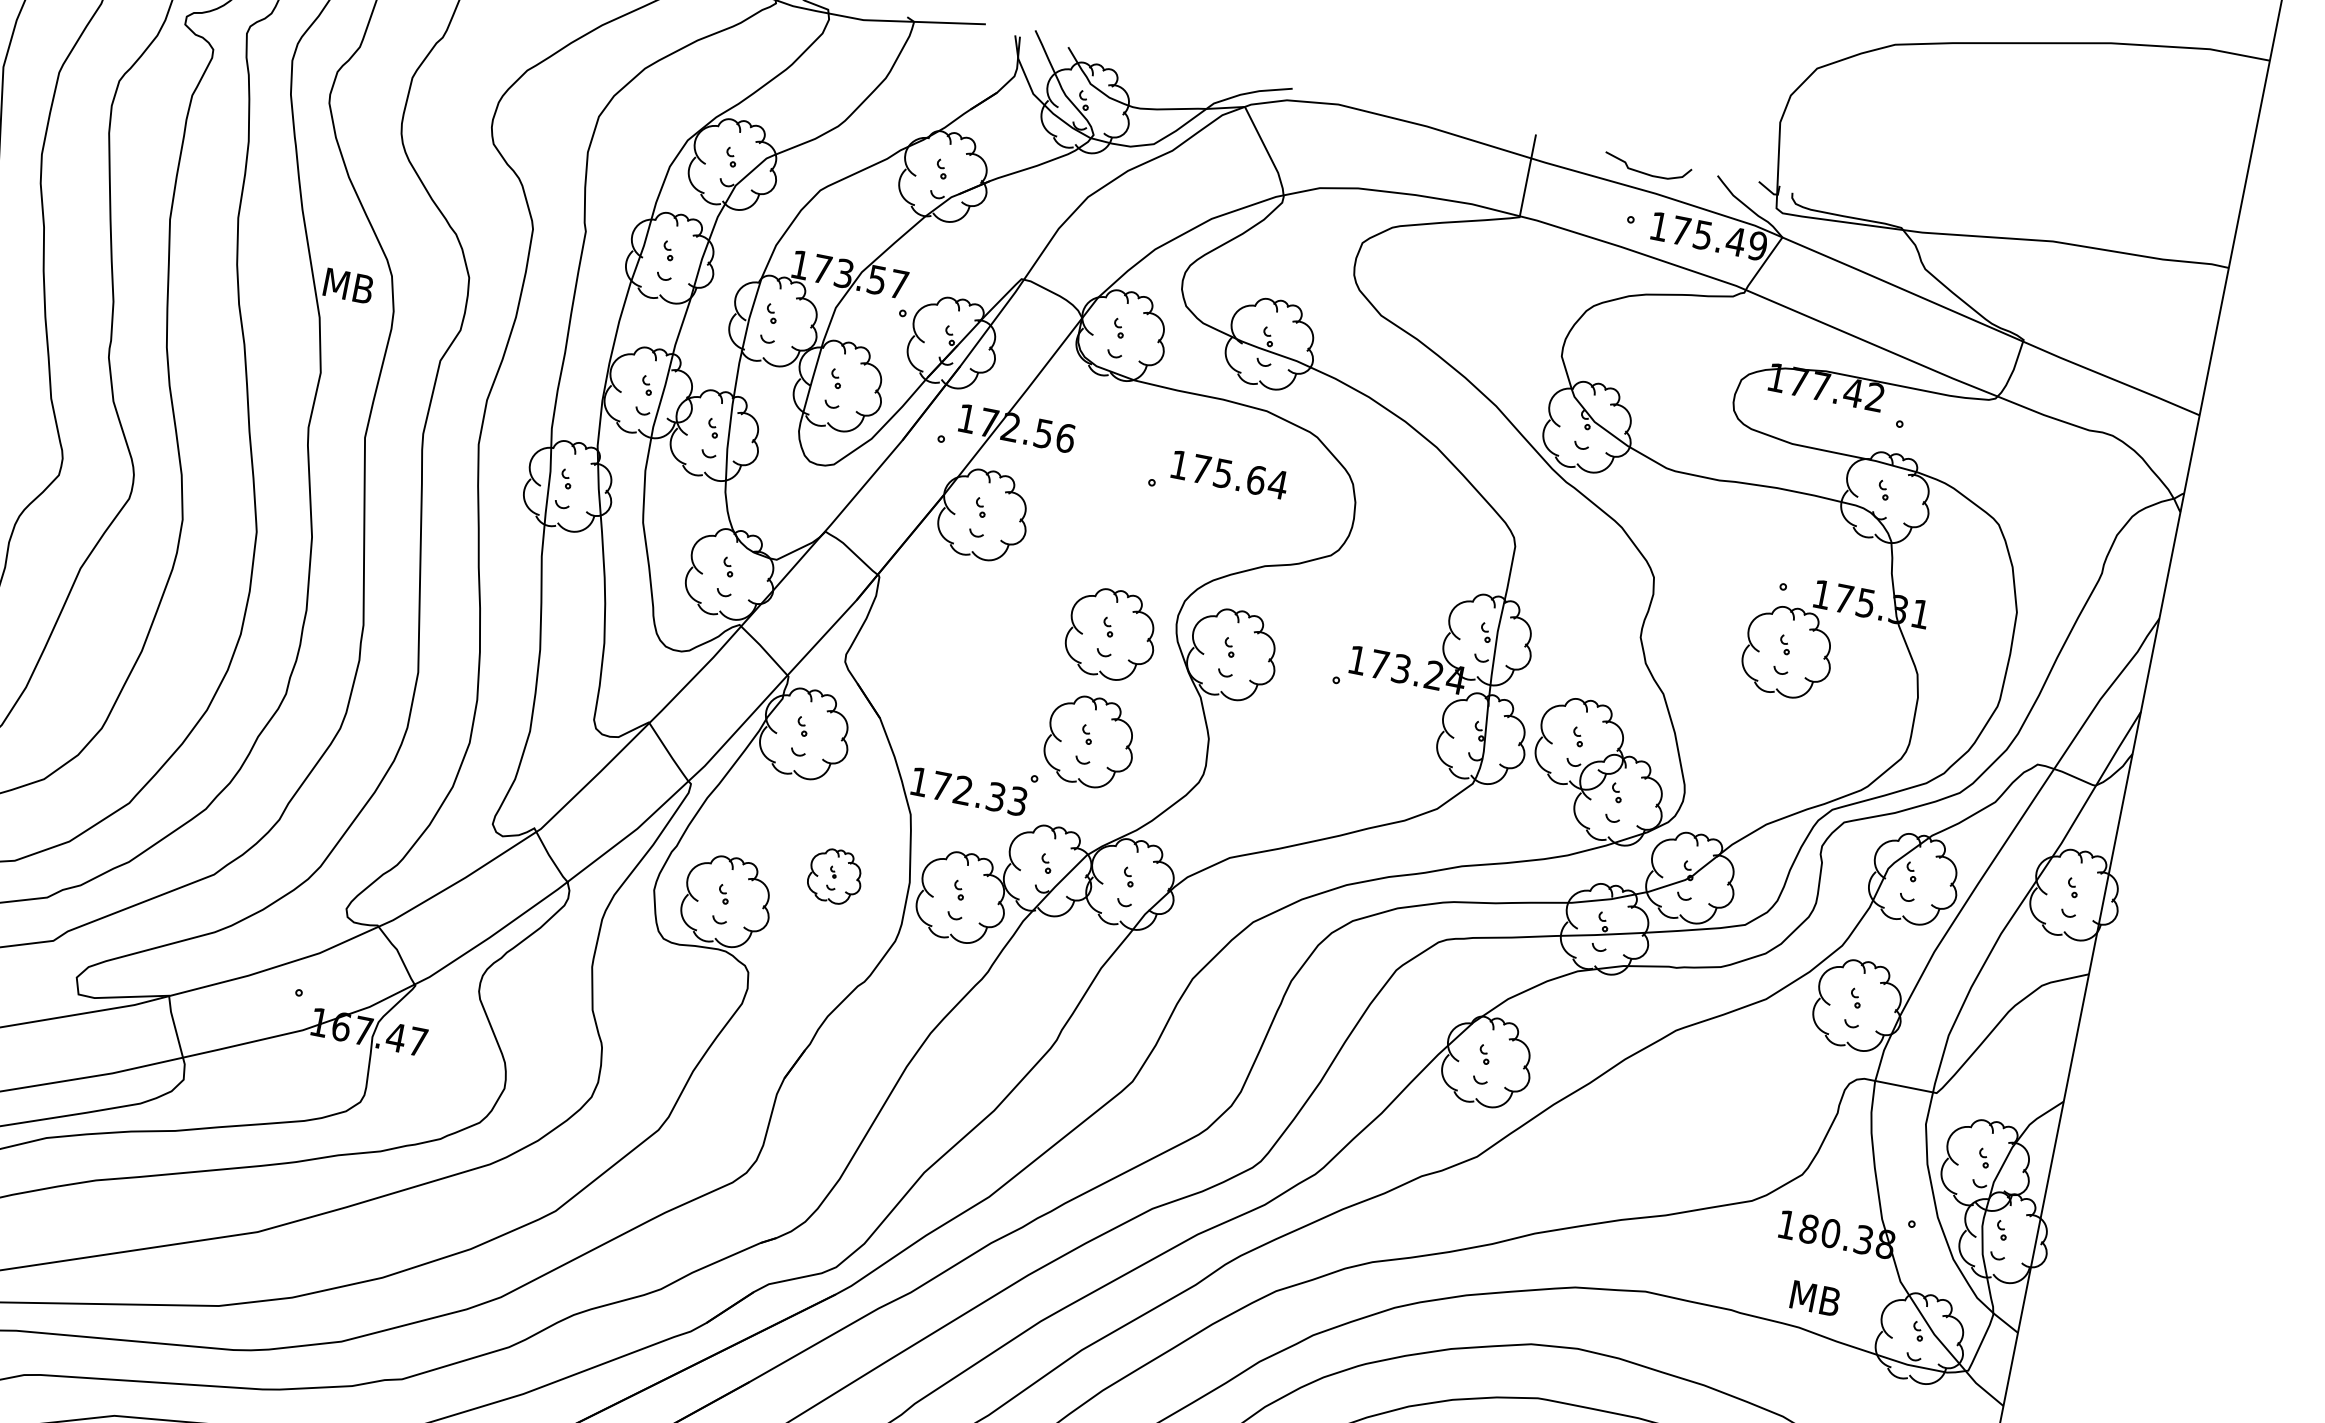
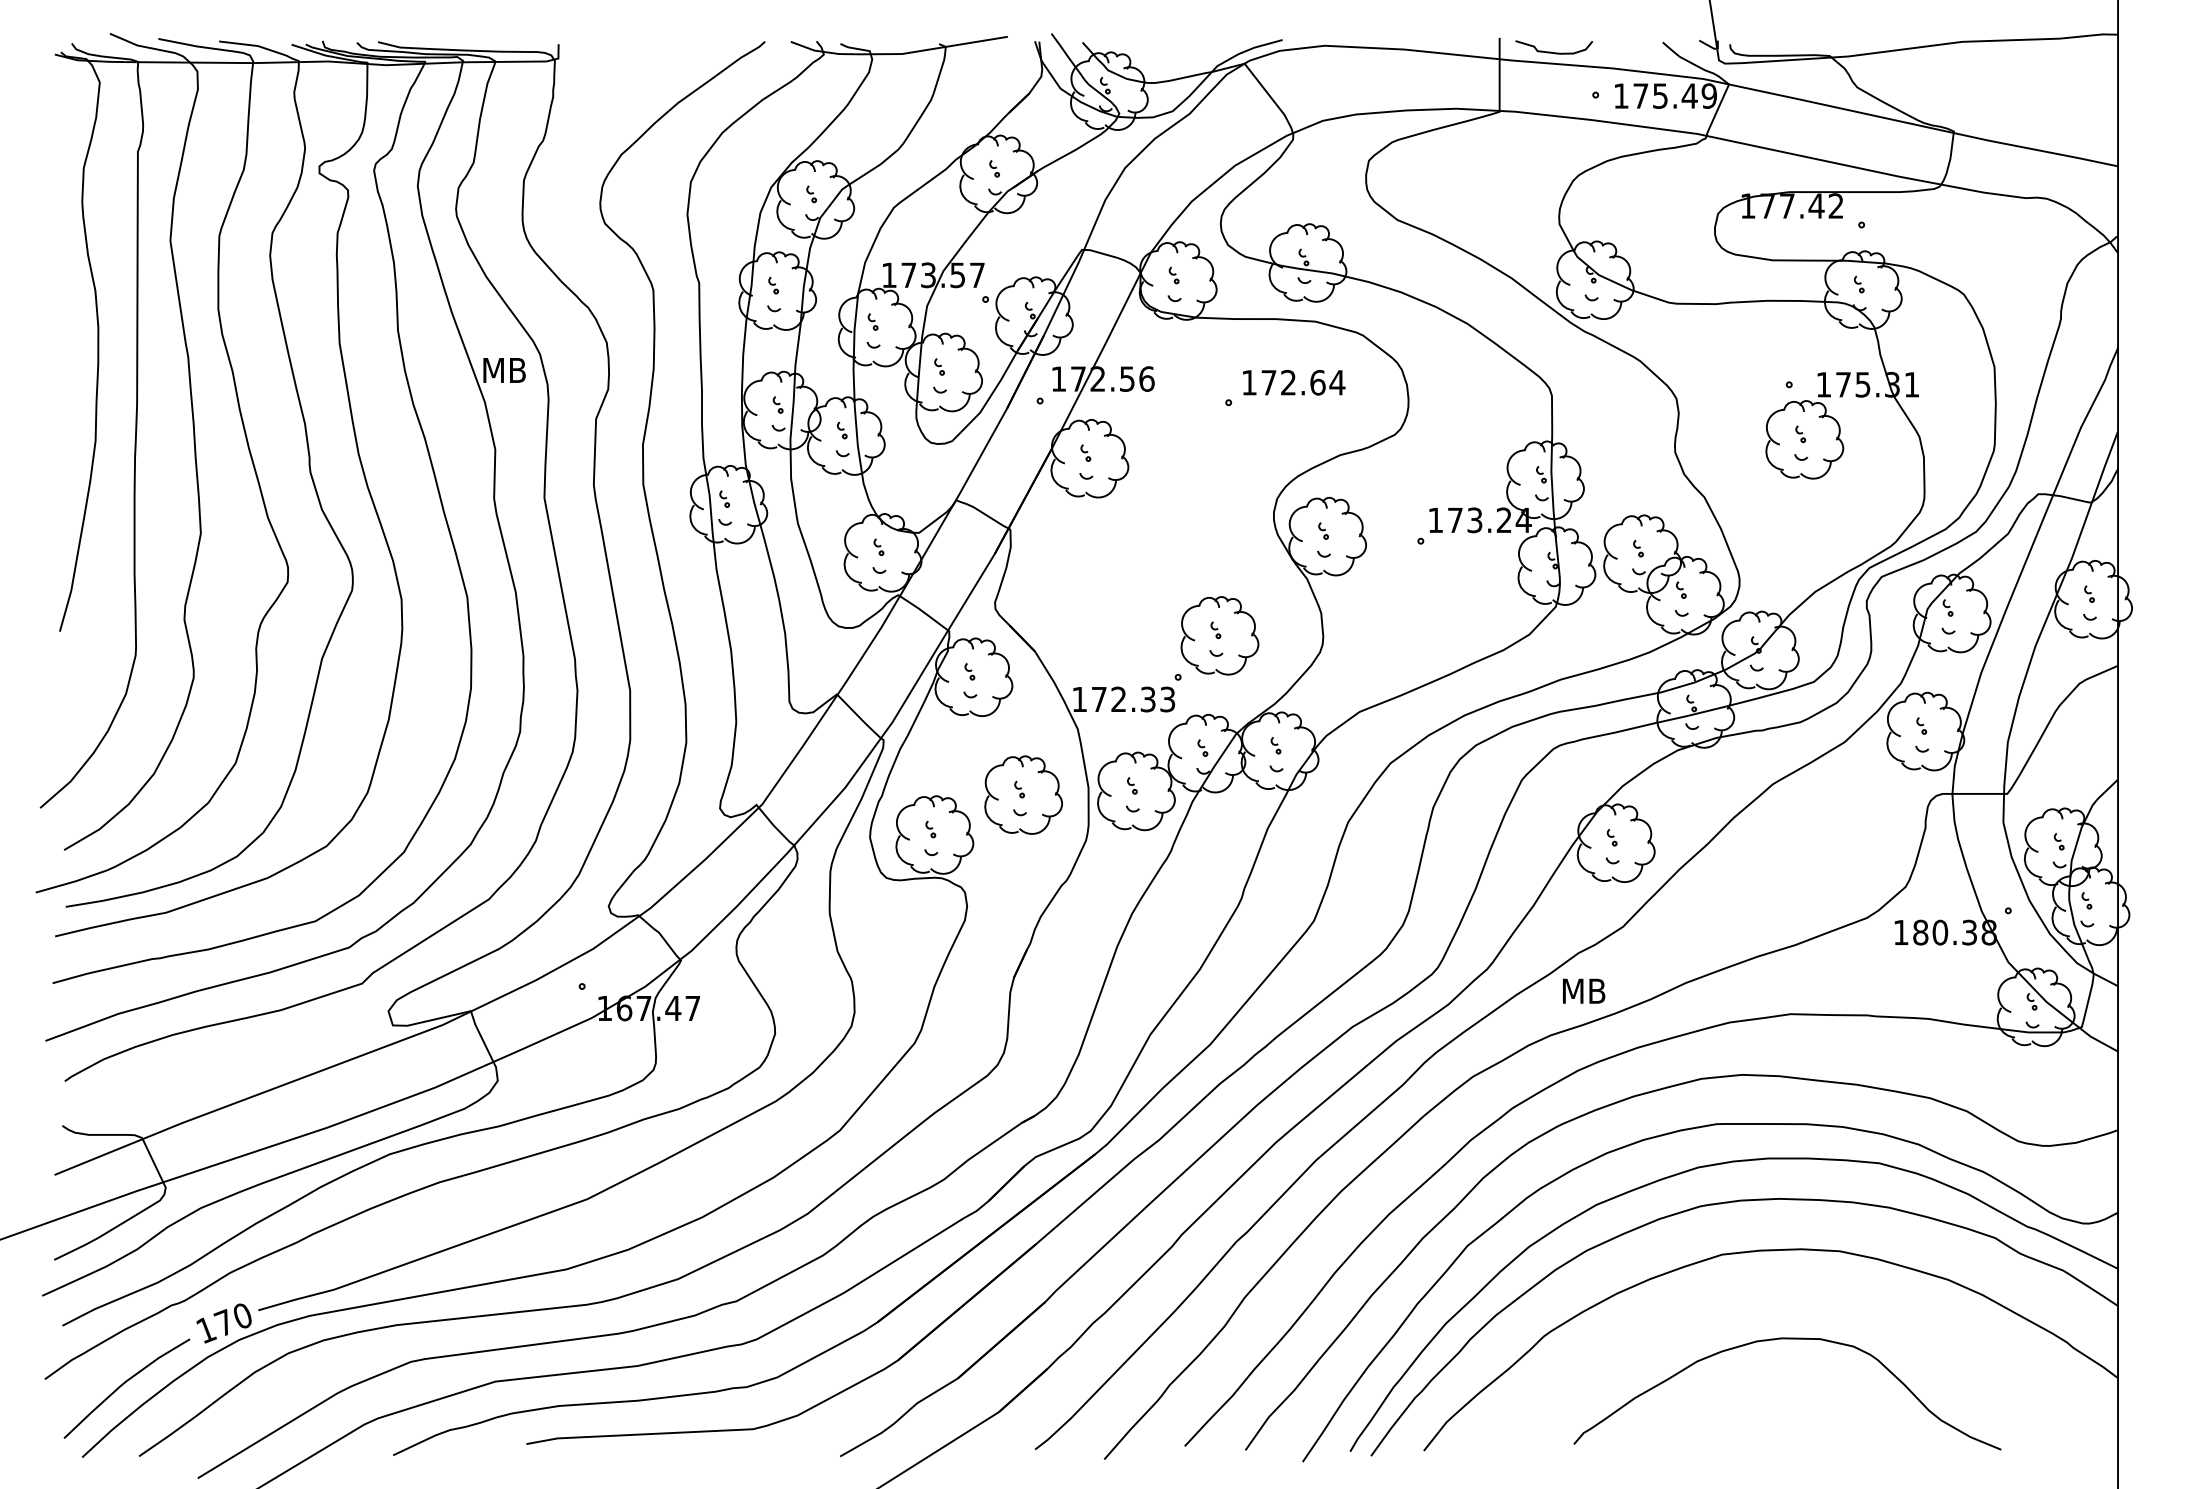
curve: (1643, 171) -> (1551, 51), moved
text: (1223, 473) -> (1288, 382), 175.64 -> 172.64
part: (1111, 633) -> (1219, 539), removed
part: (835, 875) -> (1023, 794), size x1.67
text: (1816, 1297) -> (1584, 990), moved

